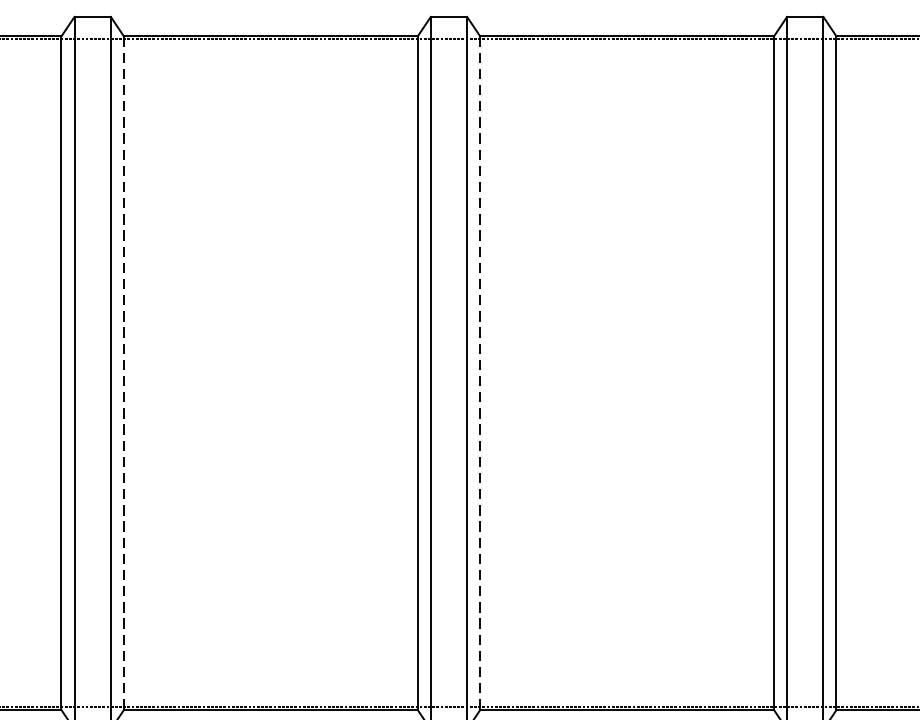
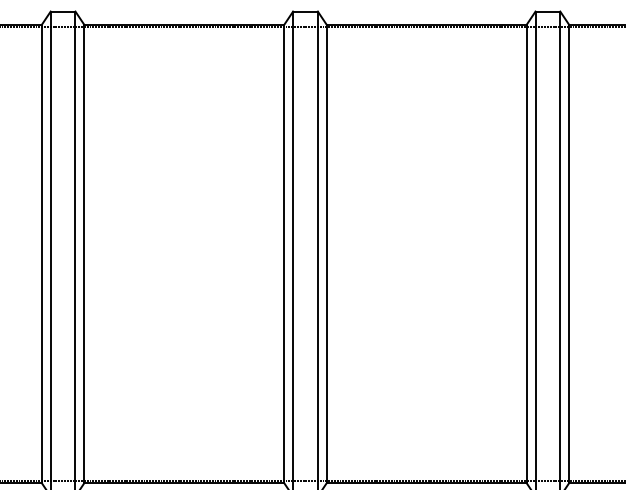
line: (124, 373) -> (84, 254), dashed -> solid
line: (479, 373) -> (326, 254), dashed -> solid

